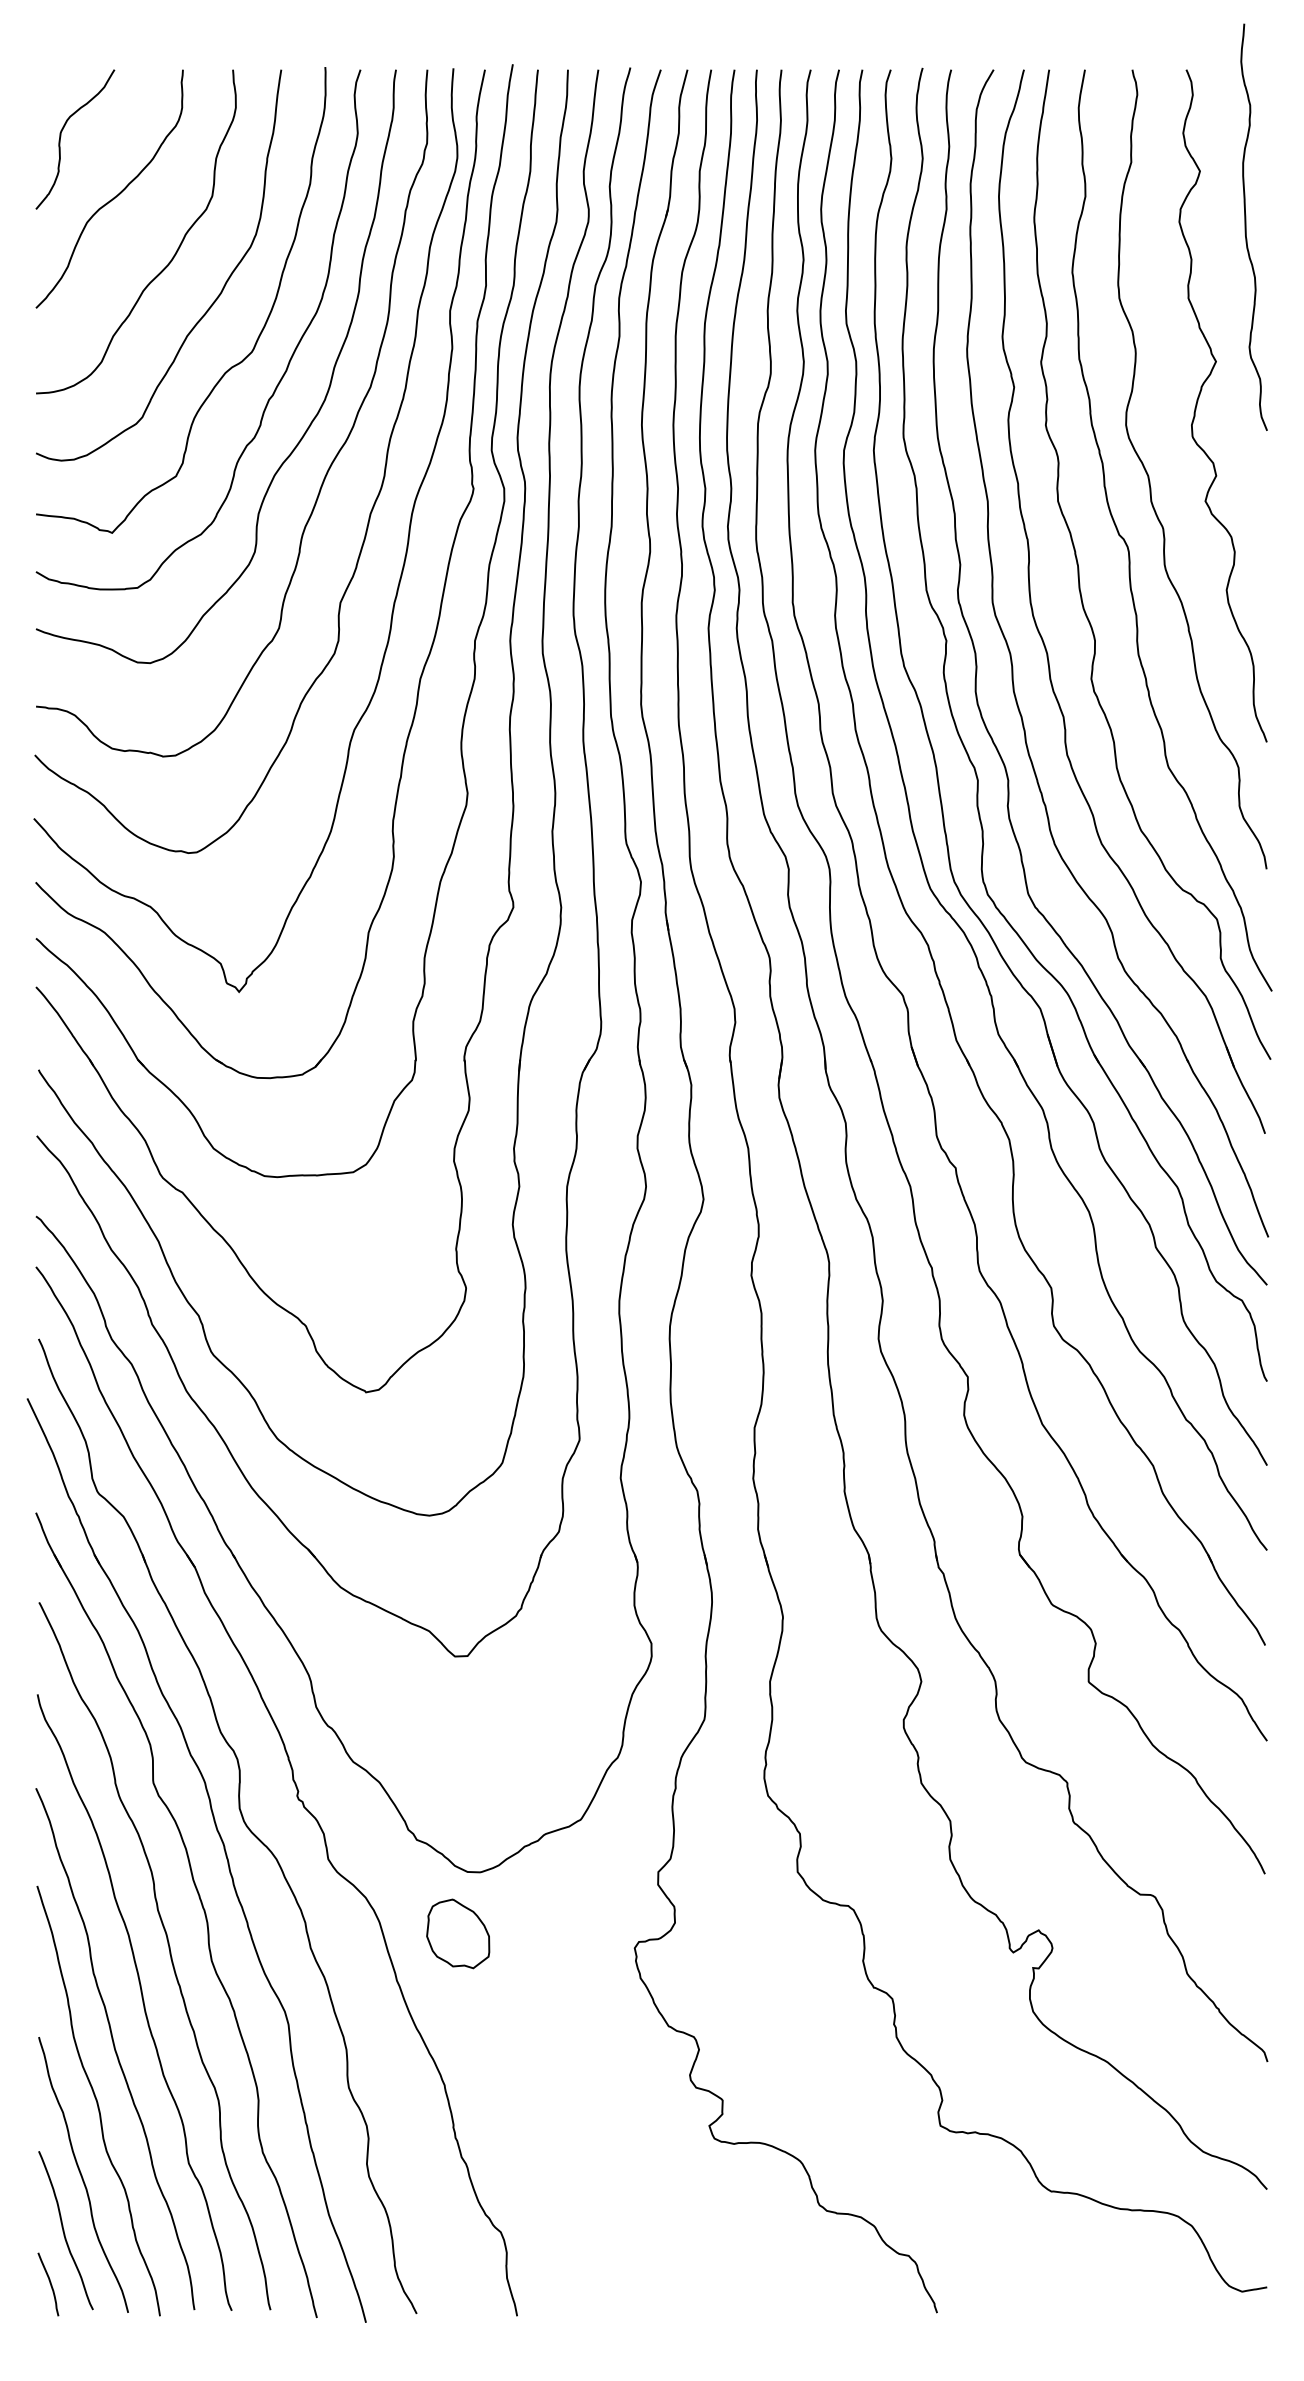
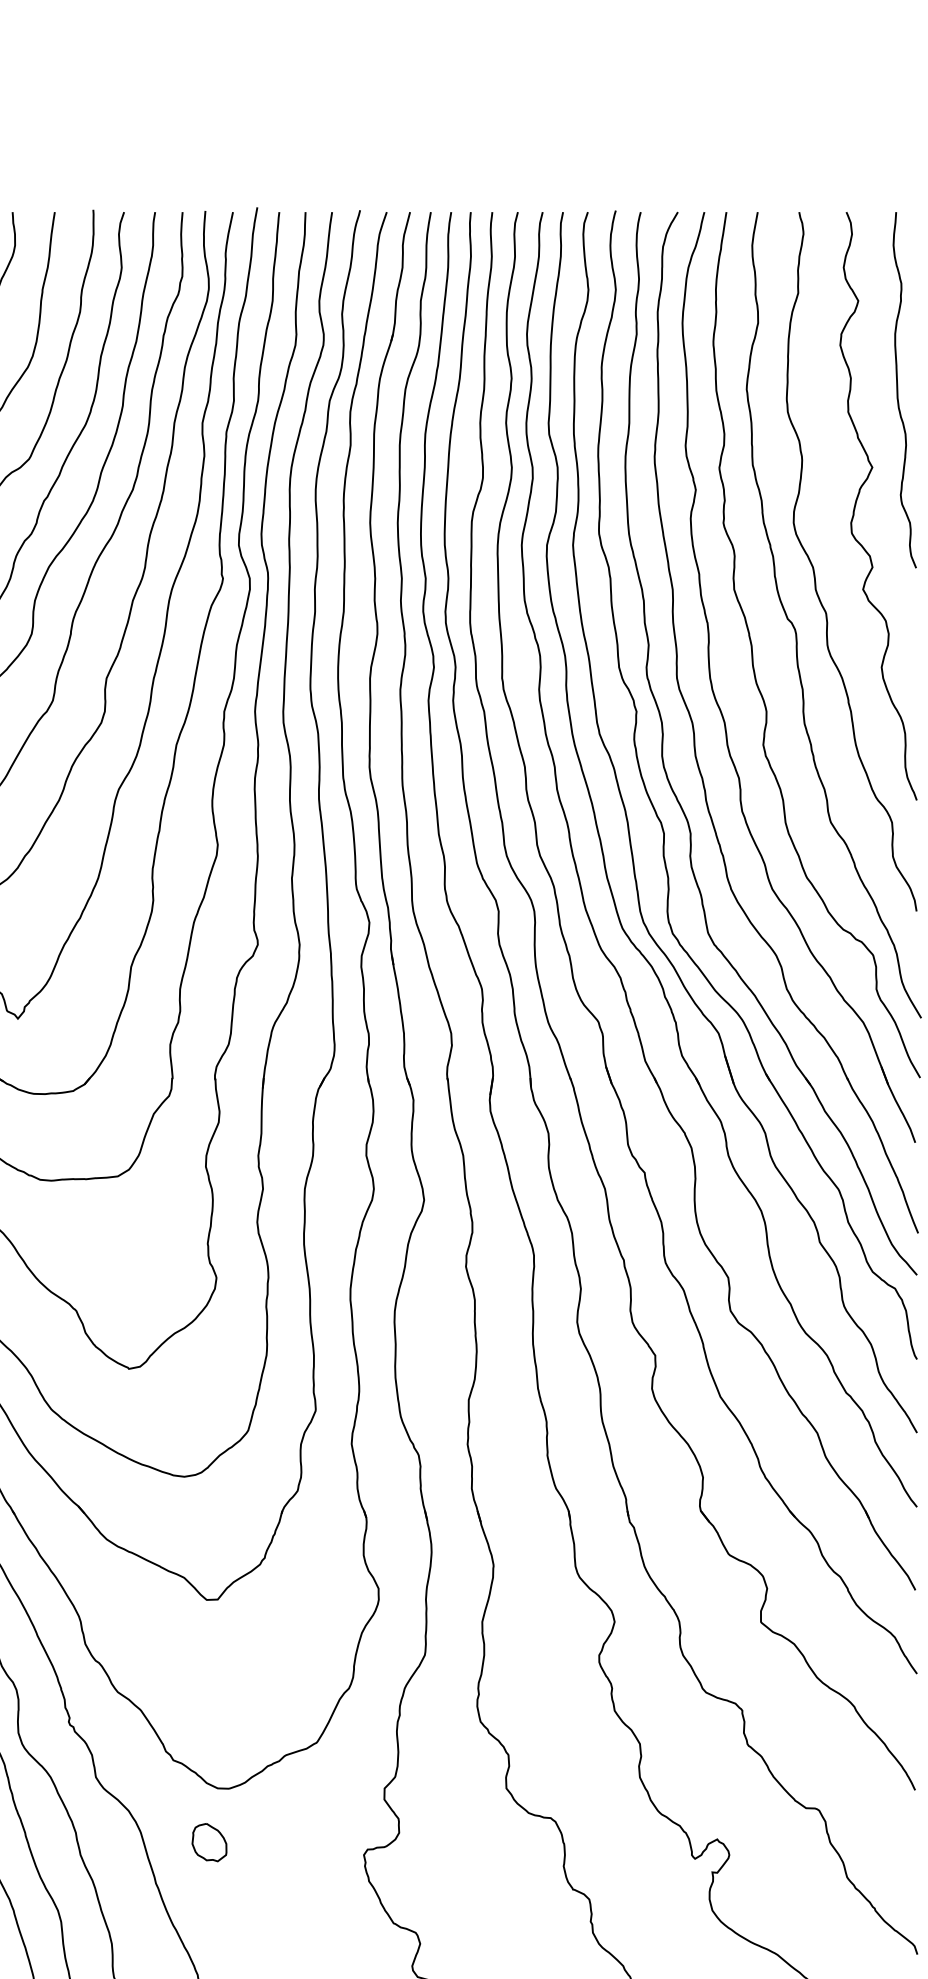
curve: (1246, 226) -> (898, 389), moved
part: (457, 1933) -> (208, 1842), size x0.62

